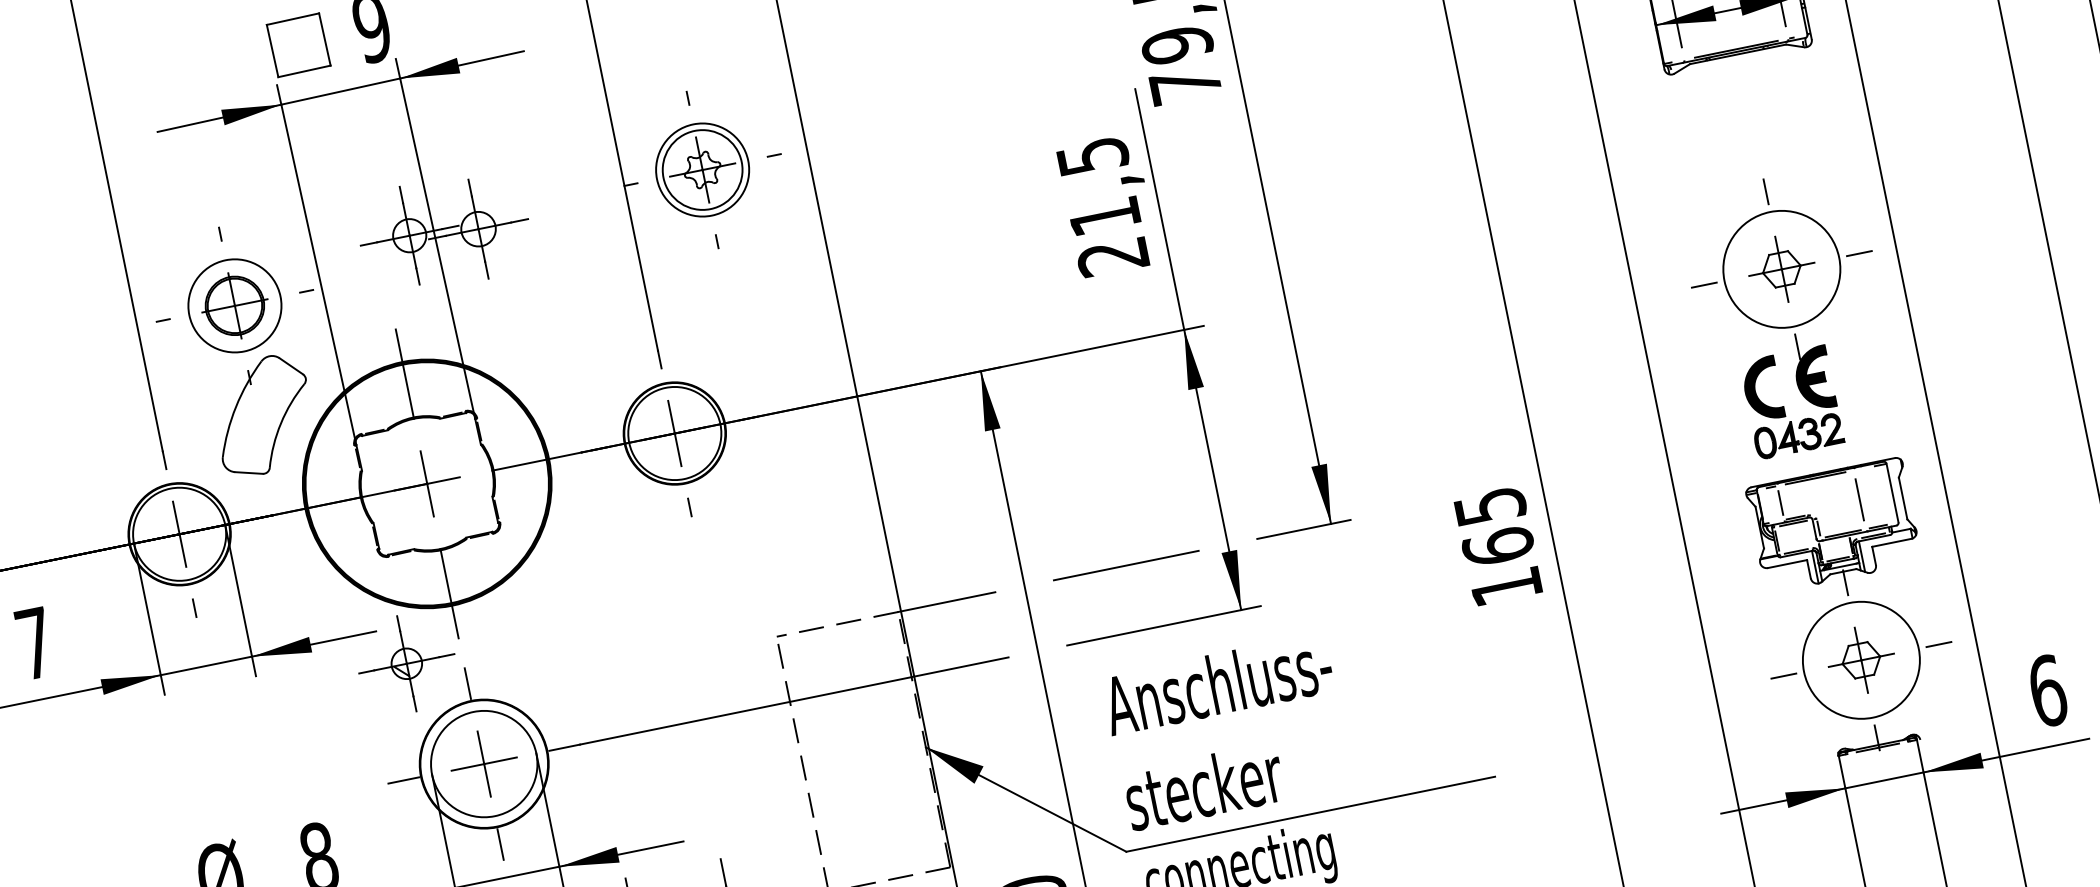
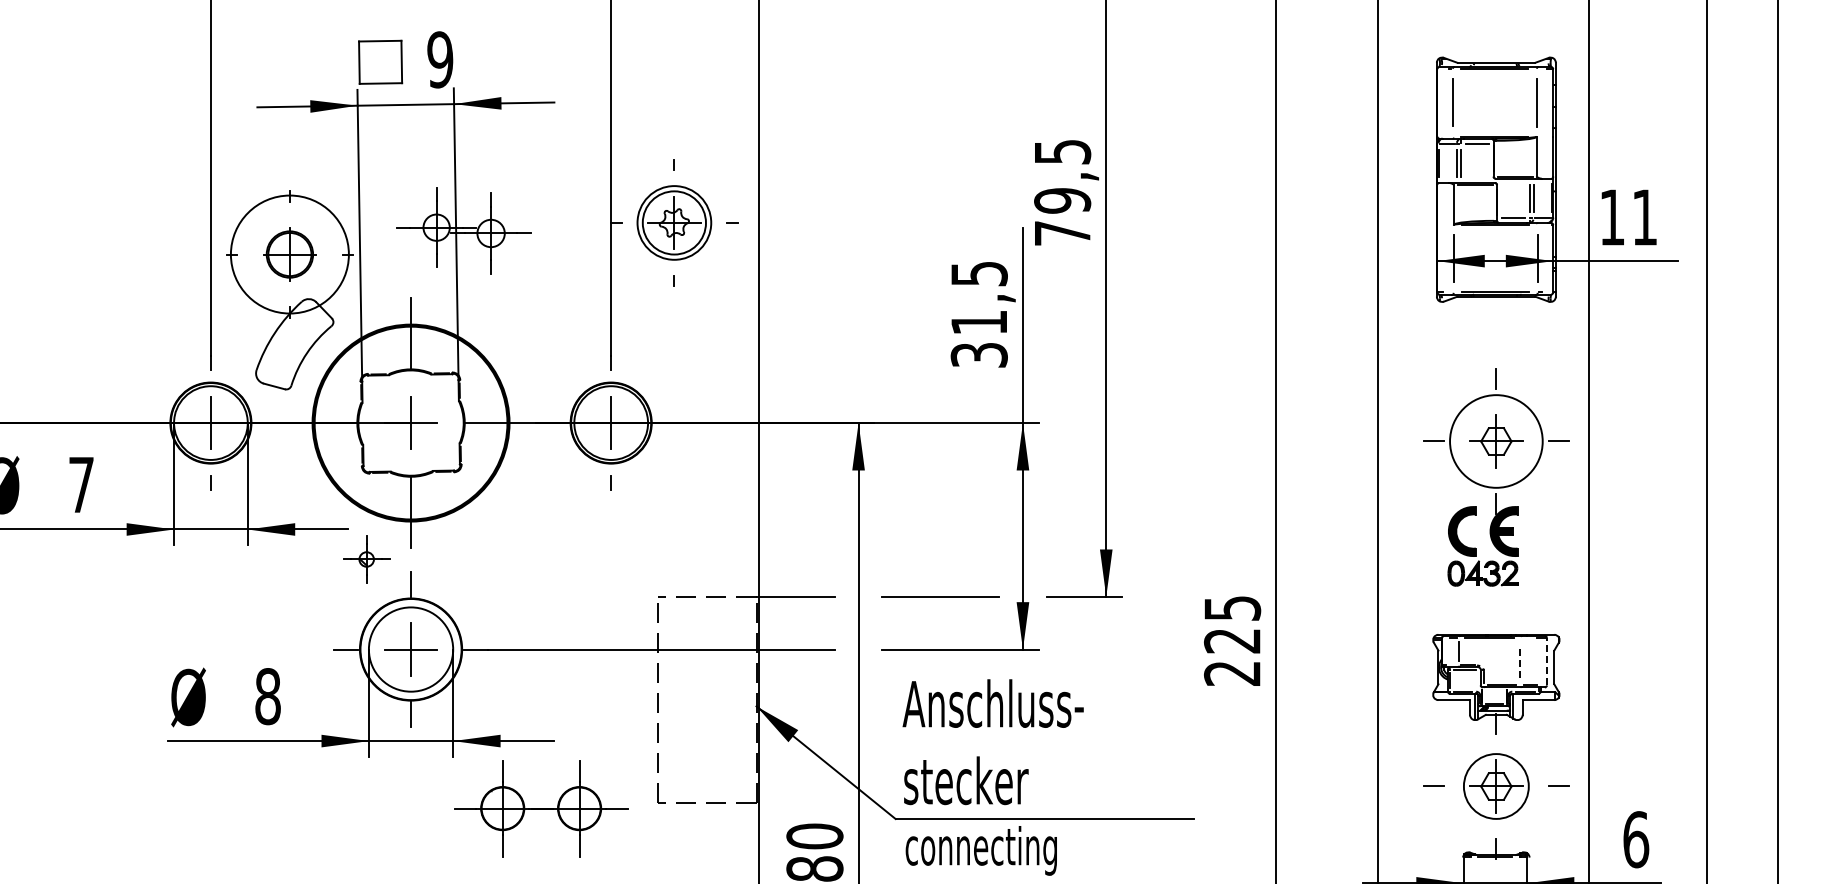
text: (1112, 257) -> (978, 355), 21,5 -> 31,5
circle: (234, 305) -> (289, 254), size x1.6
part: (1791, 313) -> (1496, 477), moved
line: (1891, 493) -> (1546, 661), solid -> dashed
line: (1859, 499) -> (1520, 661), solid -> dashed
text: (1502, 565) -> (1232, 656), 165 -> 225
circle: (1861, 660) -> (1496, 786), size x0.7
part: (406, 663) -> (366, 559), size x0.6

